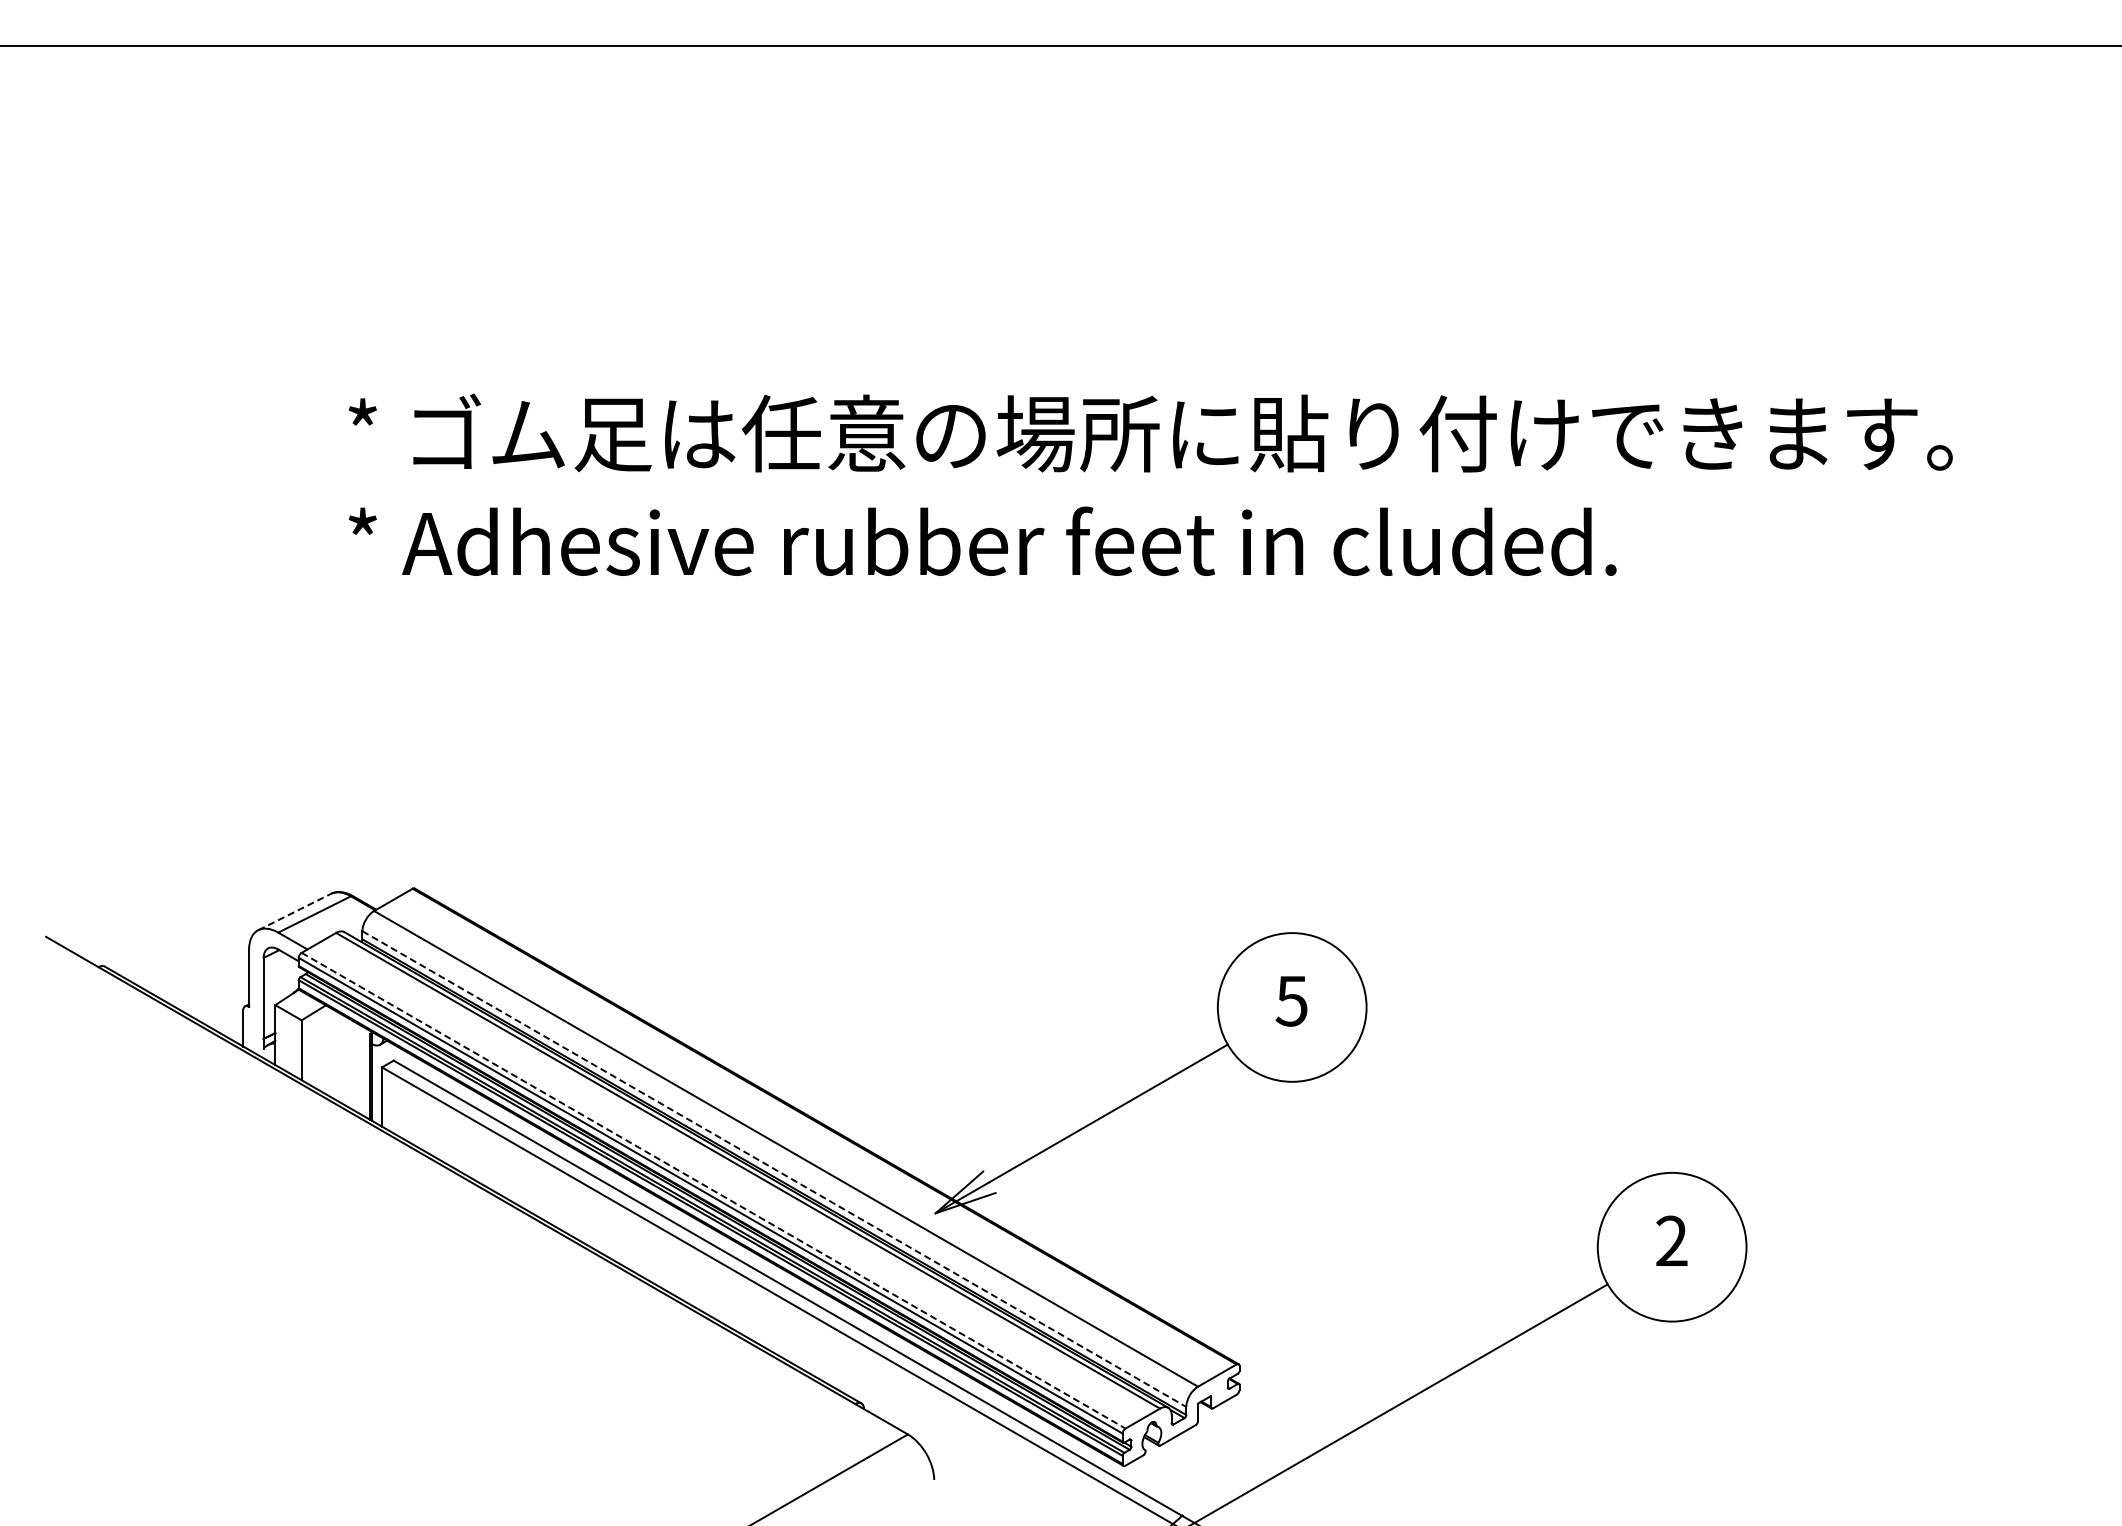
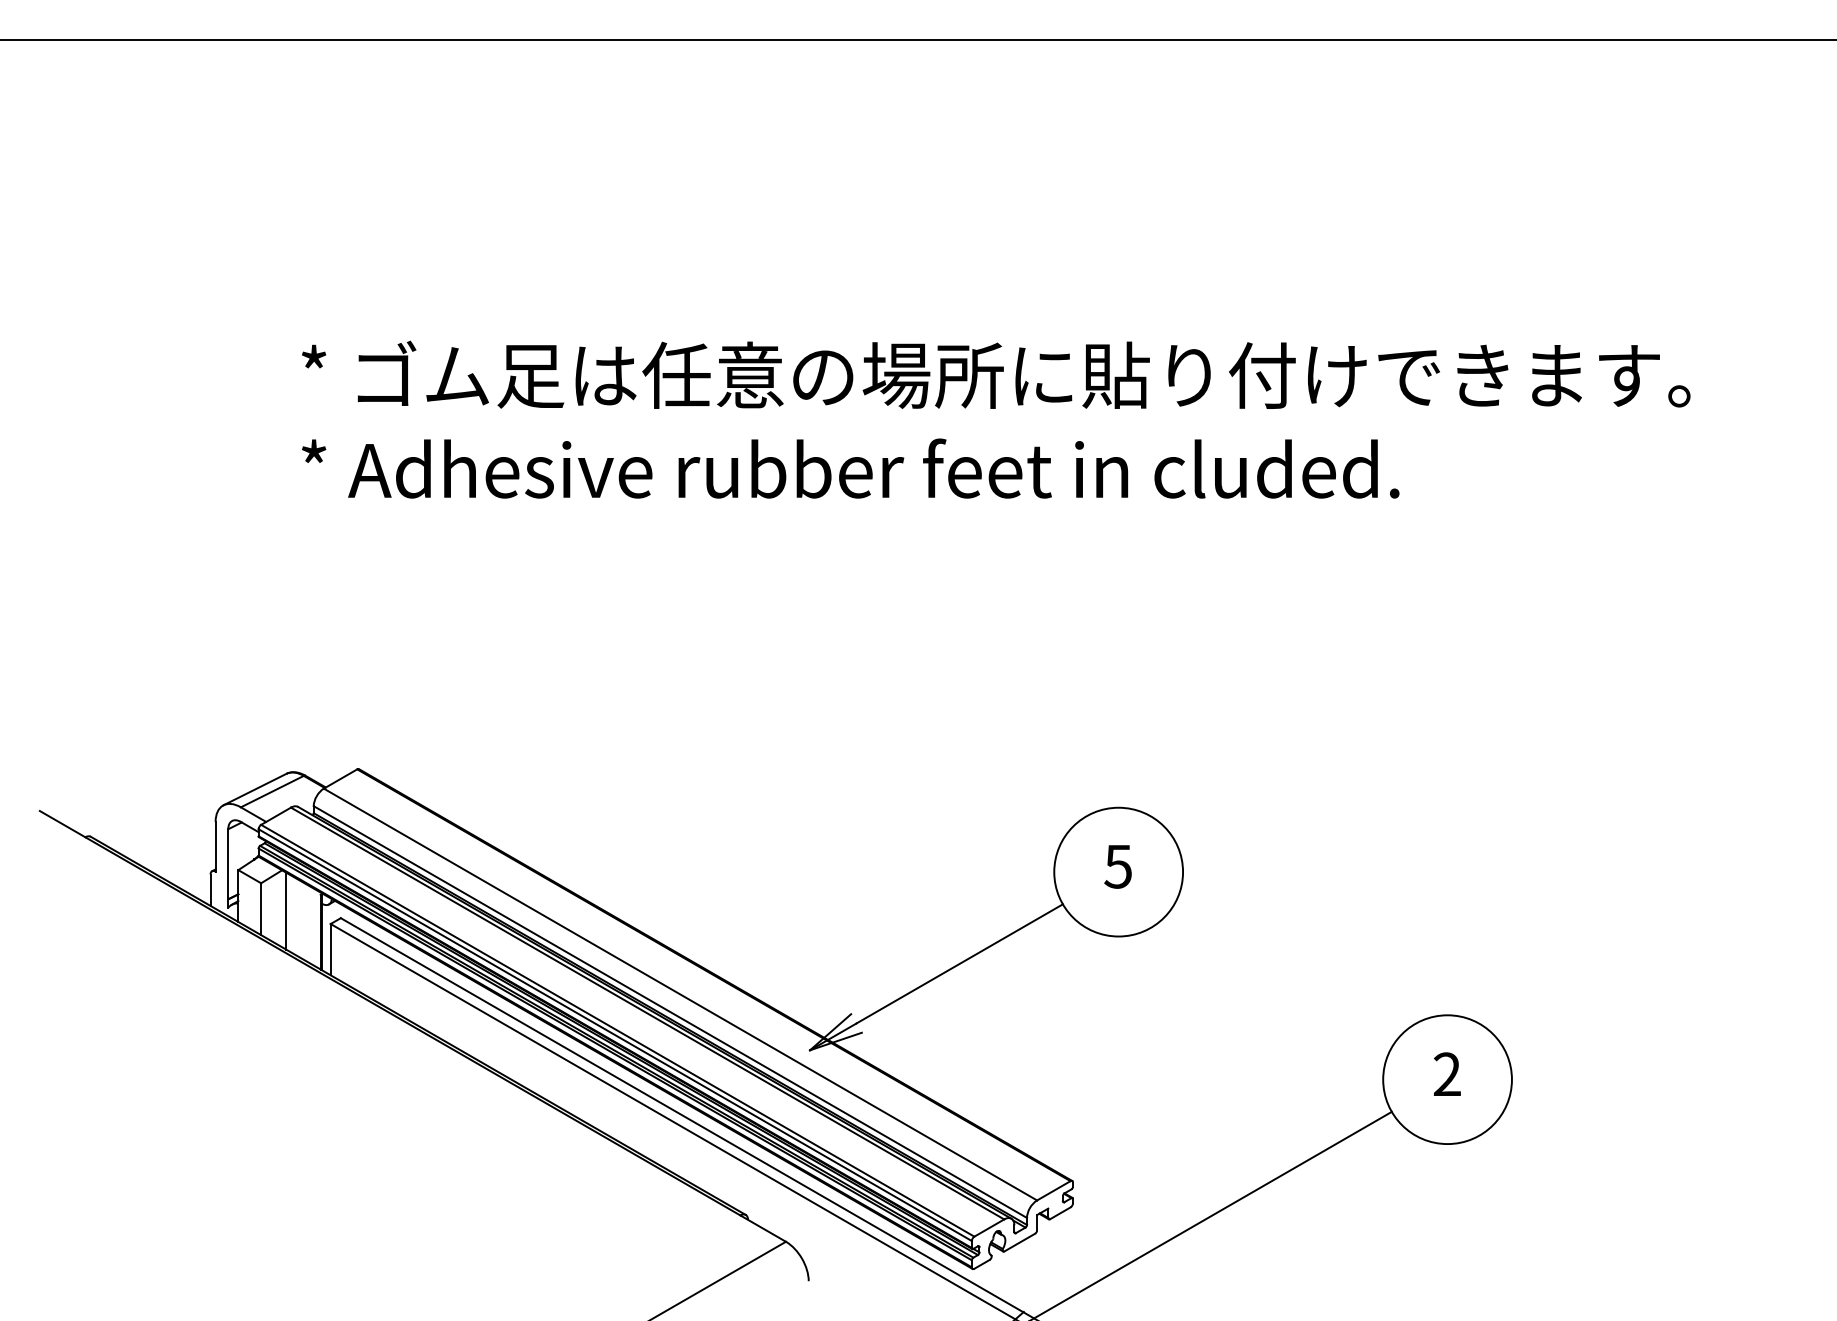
line: (294, 912) -> (254, 789), dashed -> solid
line: (330, 1052) -> (286, 911), added
line: (774, 1169) -> (670, 1012), dashed -> solid
line: (713, 1190) -> (617, 1030), dashed -> solid

